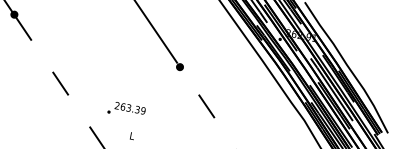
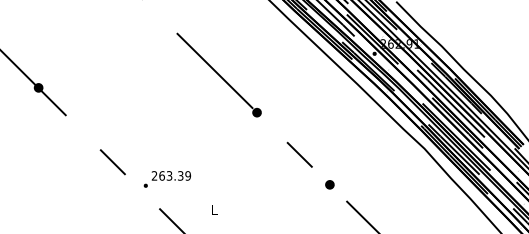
text: (125, 110) -> (166, 179), moved
part: (225, 133) -> (329, 184), added

